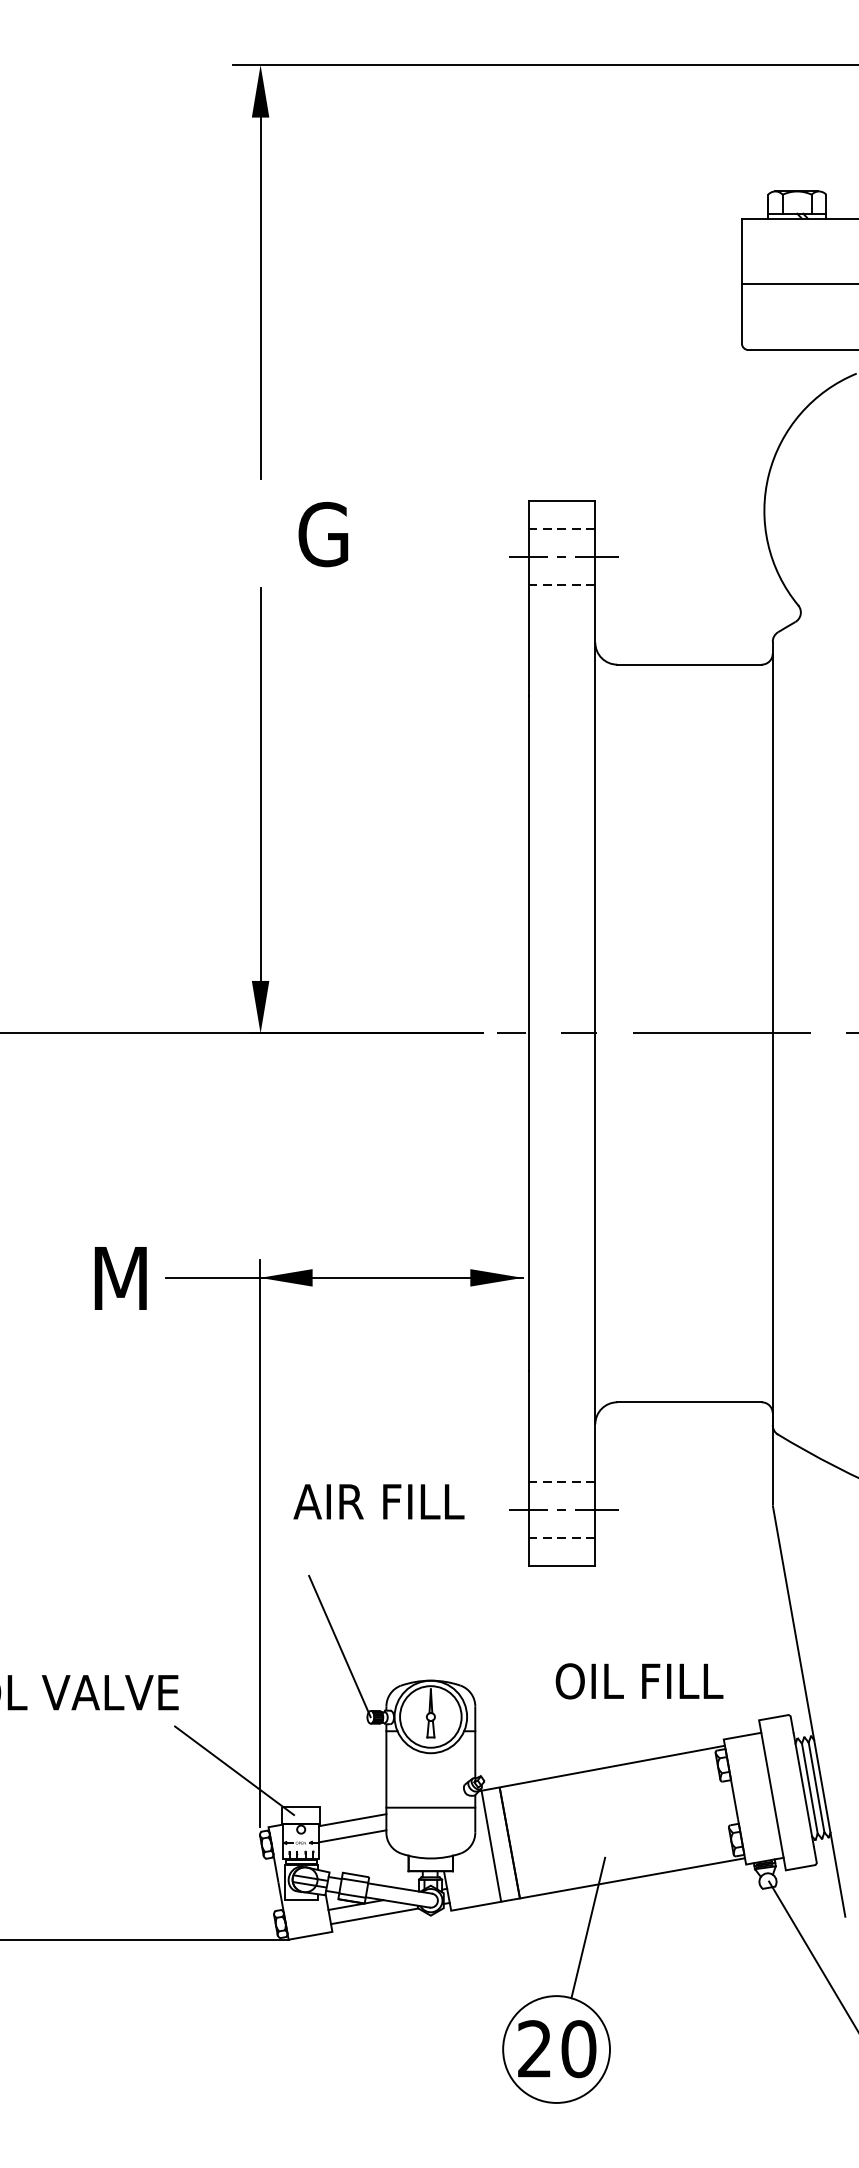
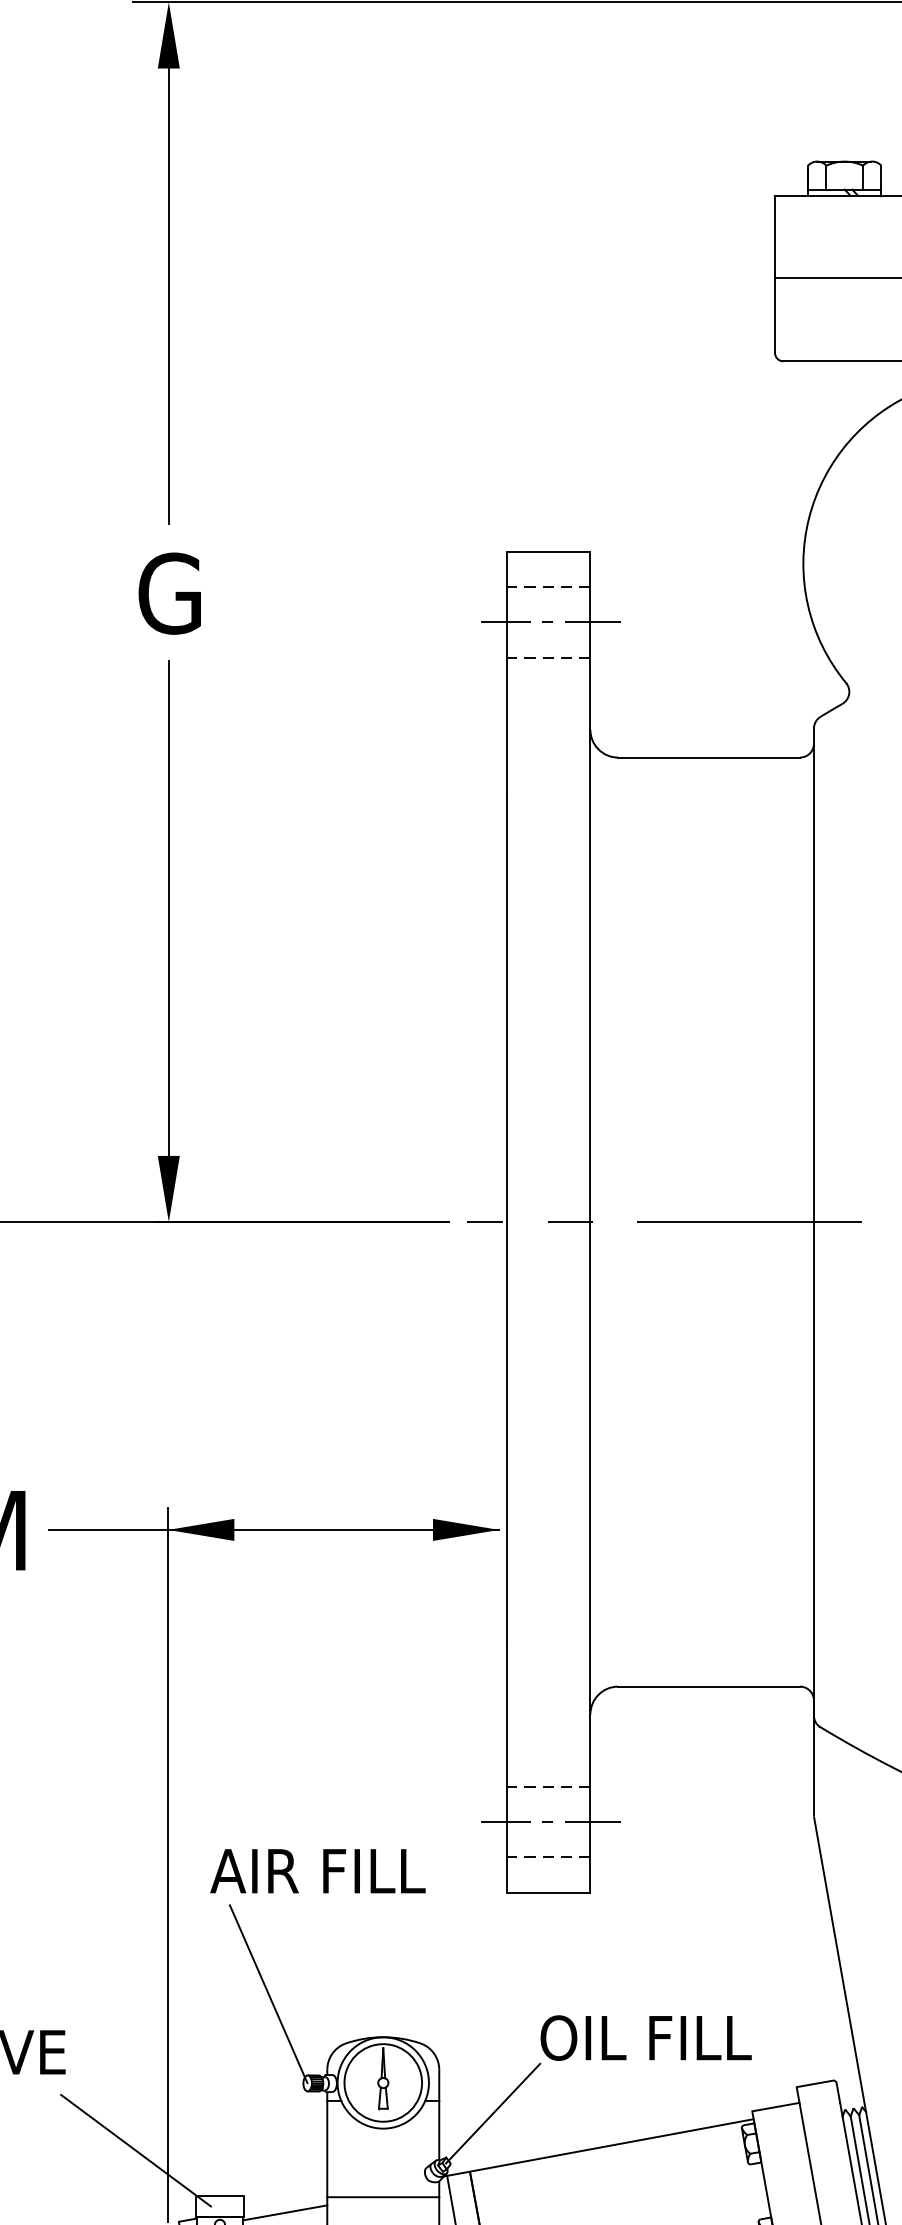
text: (323, 534) -> (169, 593), moved
text: (378, 1501) -> (317, 1870), moved
line: (517, 1740) -> (492, 2112), added

